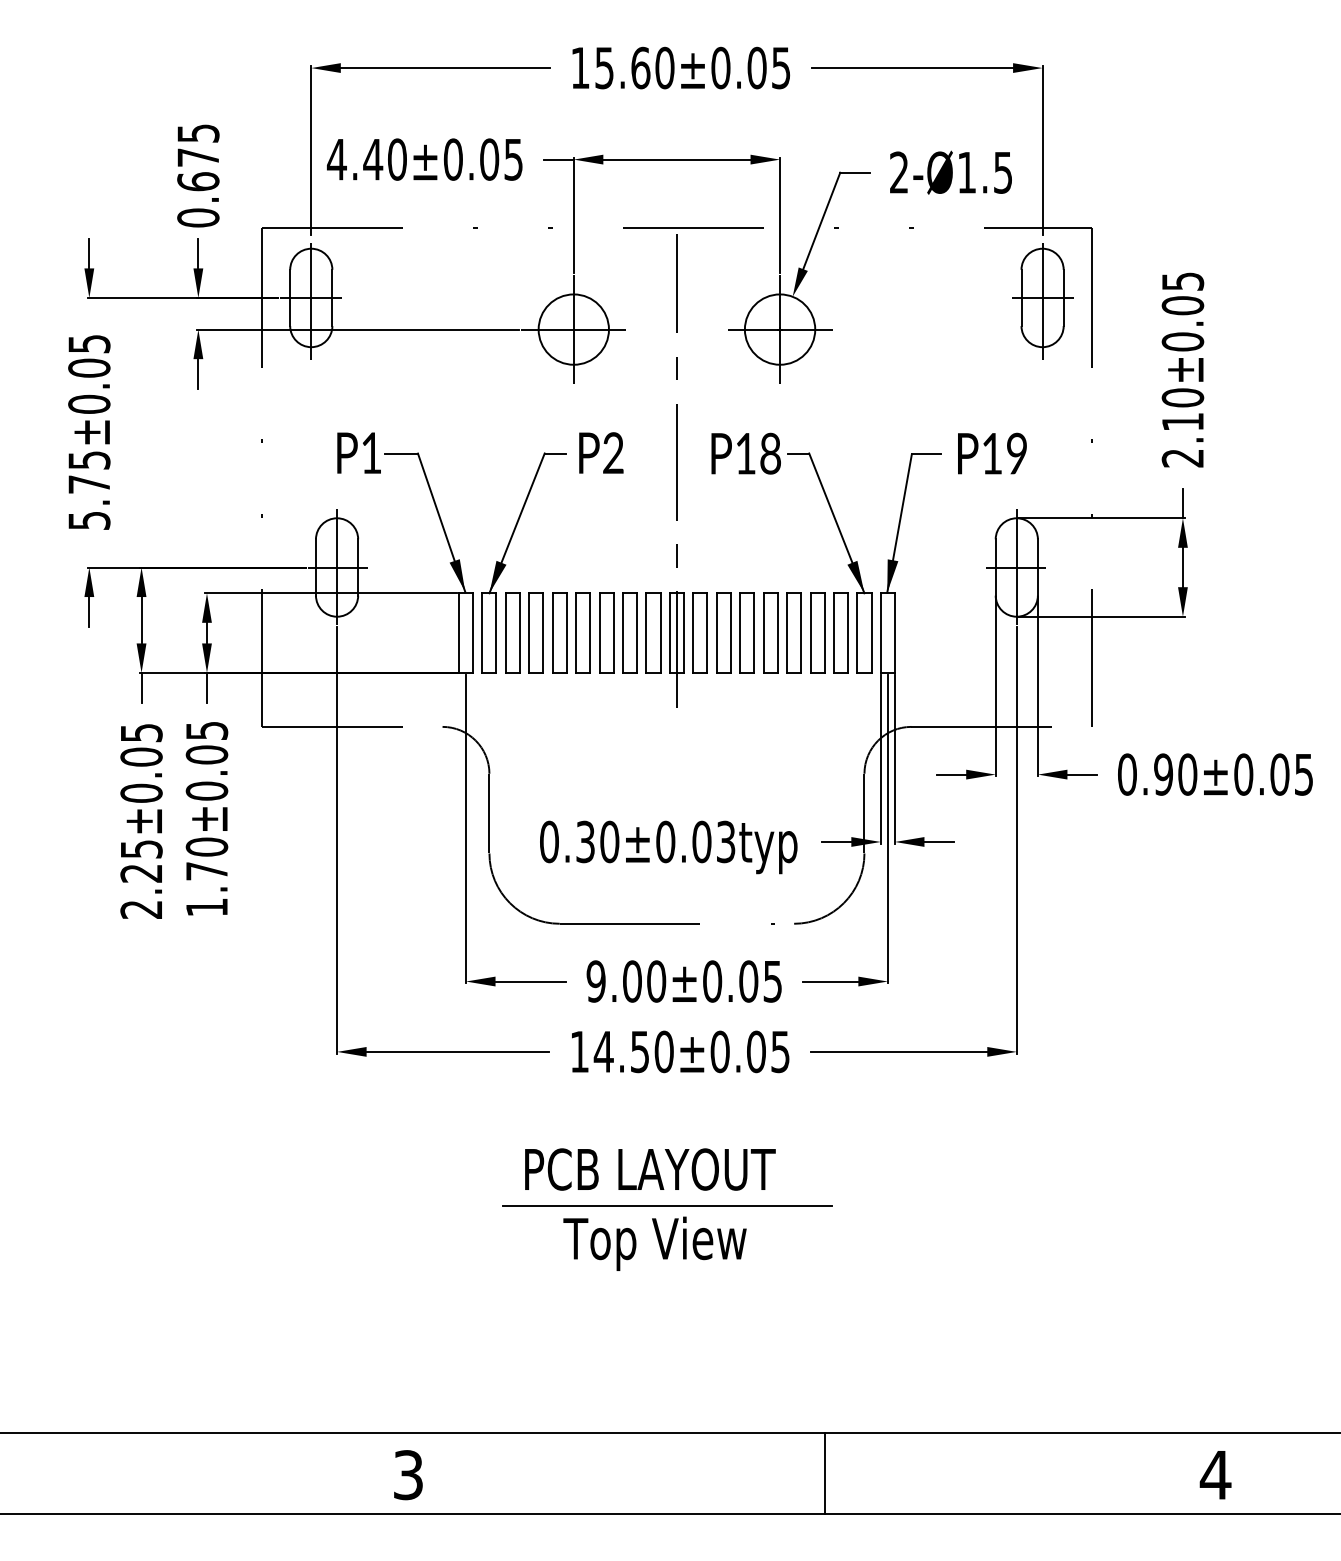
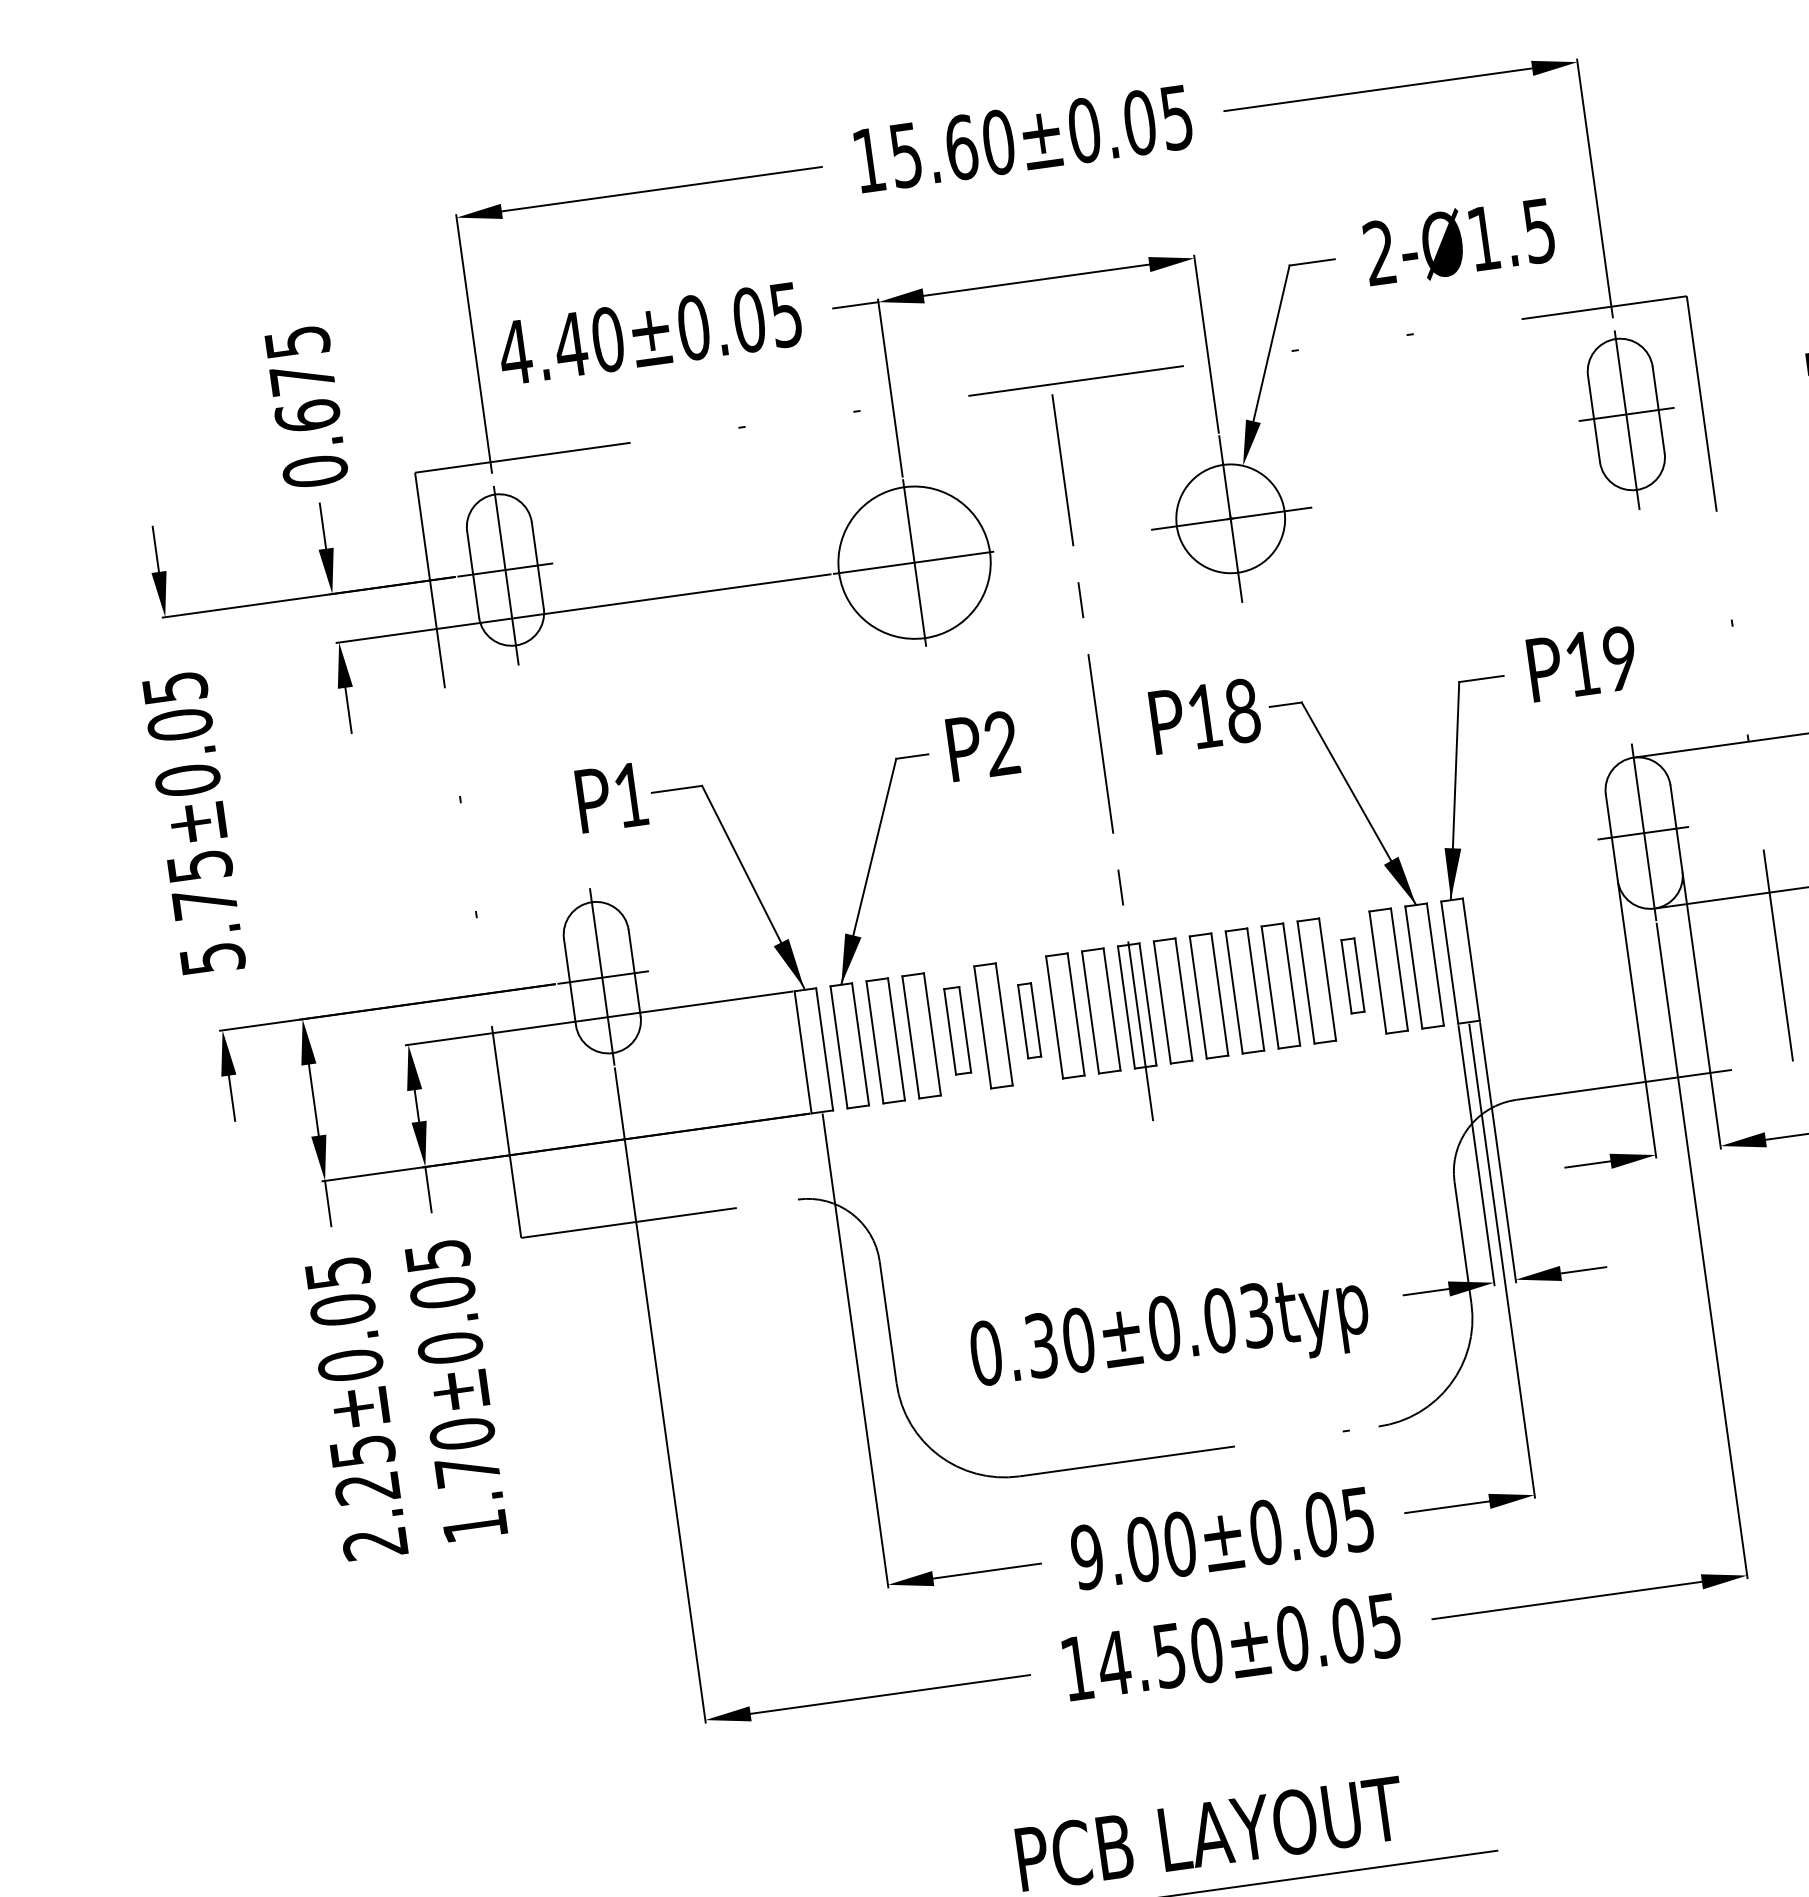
circle: (573, 329) -> (914, 562), size x1.4
part: (559, 632) -> (957, 1029), size x0.7
part: (606, 632) -> (1029, 1019), size x0.6
part: (817, 632) -> (1352, 975), size x0.6

